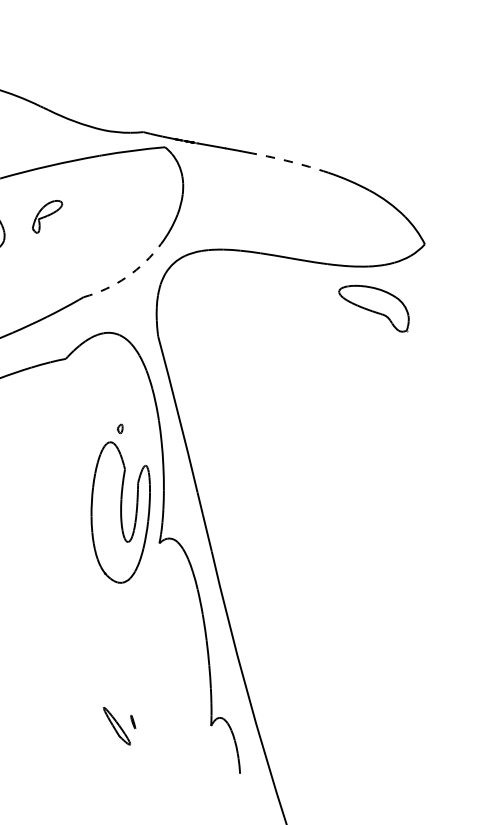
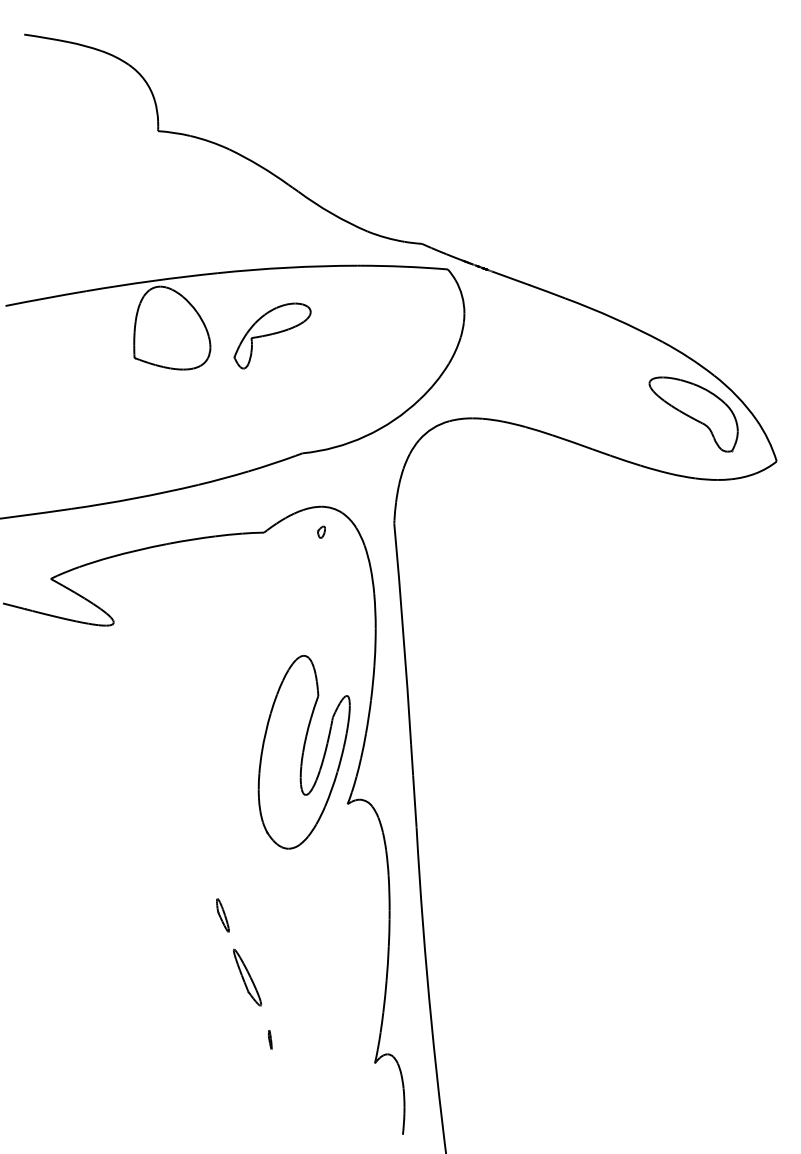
arc: (290, 161) -> (614, 318), dashed -> solid
part: (47, 216) -> (272, 335), size x1.67
arc: (126, 277) -> (365, 436), dashed -> solid
part: (374, 309) -> (693, 414), moved
part: (120, 428) -> (321, 531), moved
part: (83, 638) -> (222, 915), added
part: (117, 726) -> (247, 977), moved

